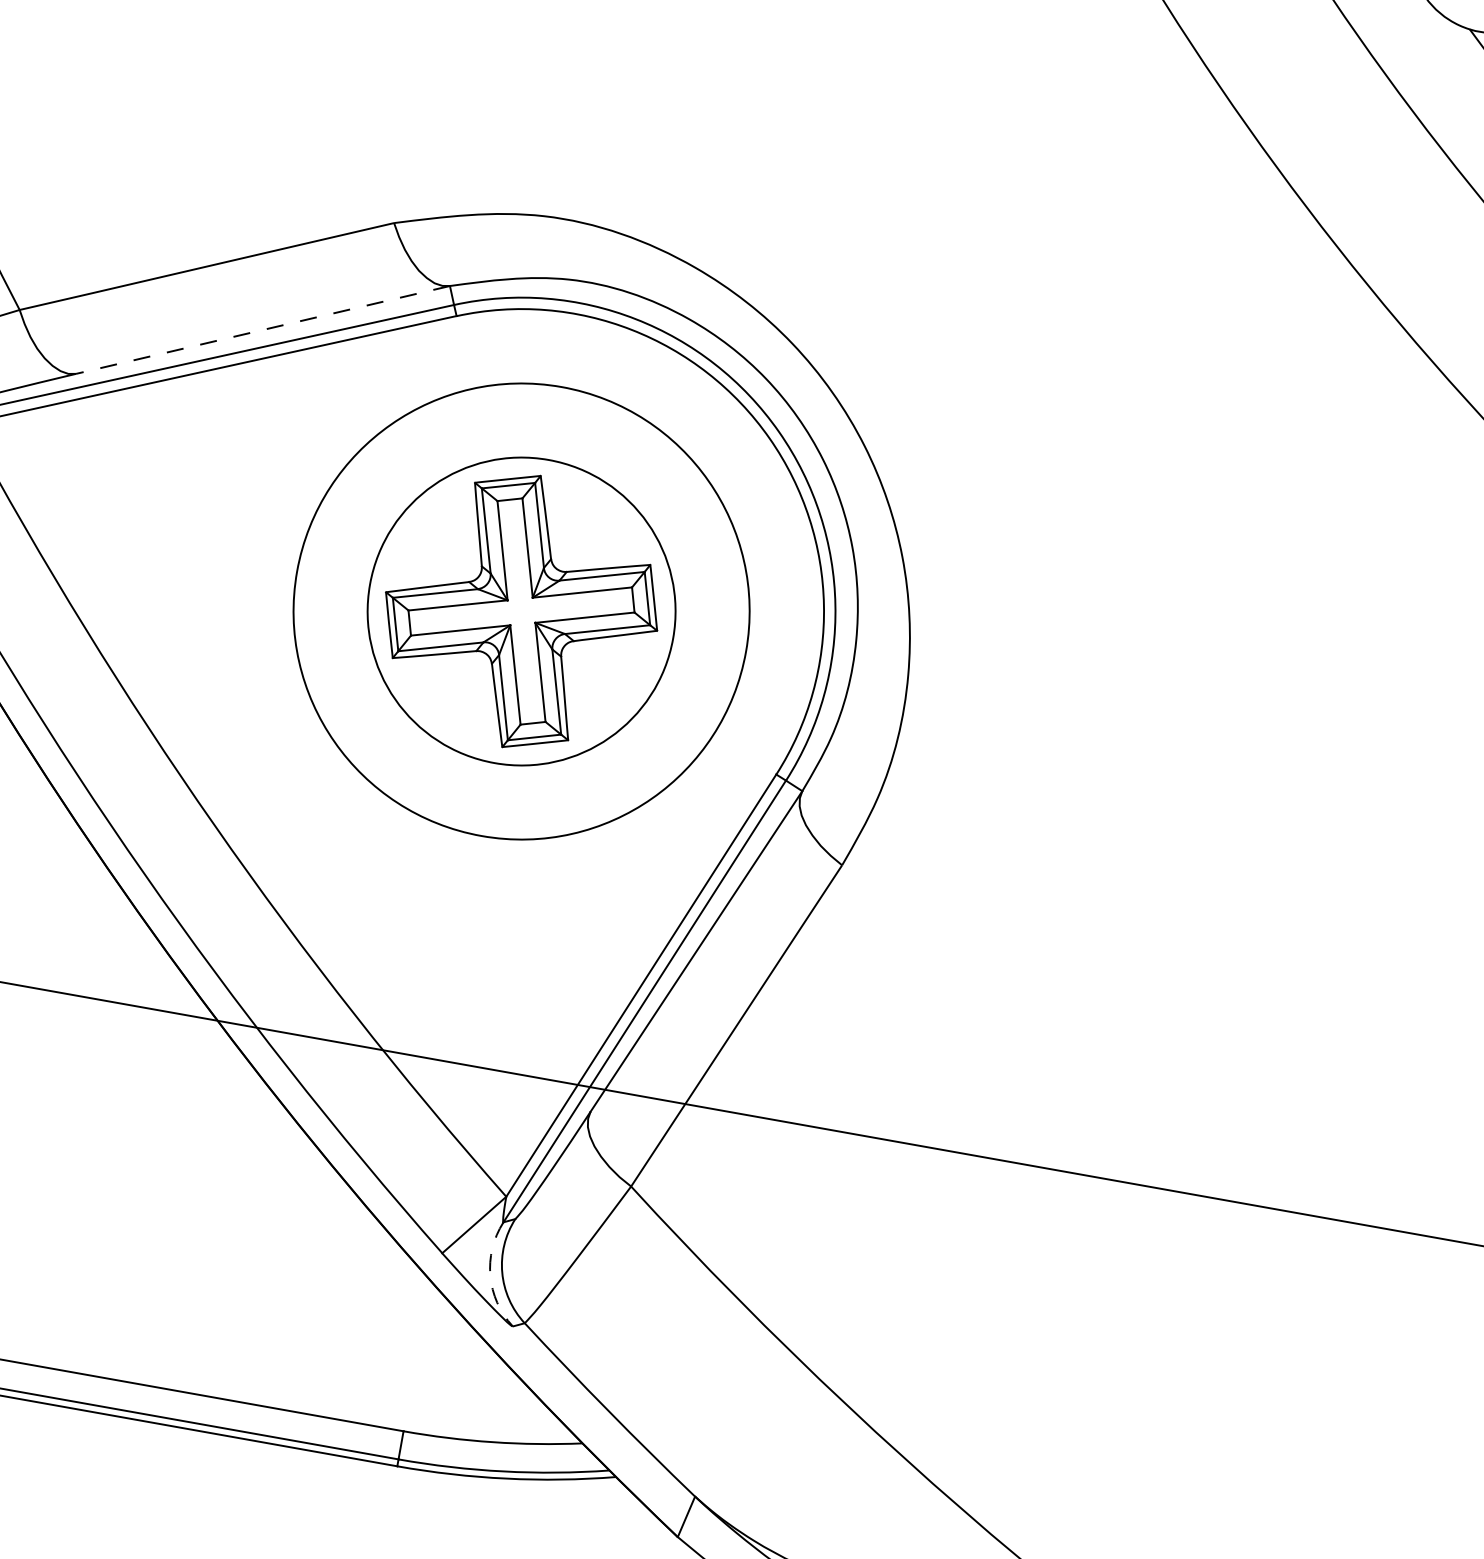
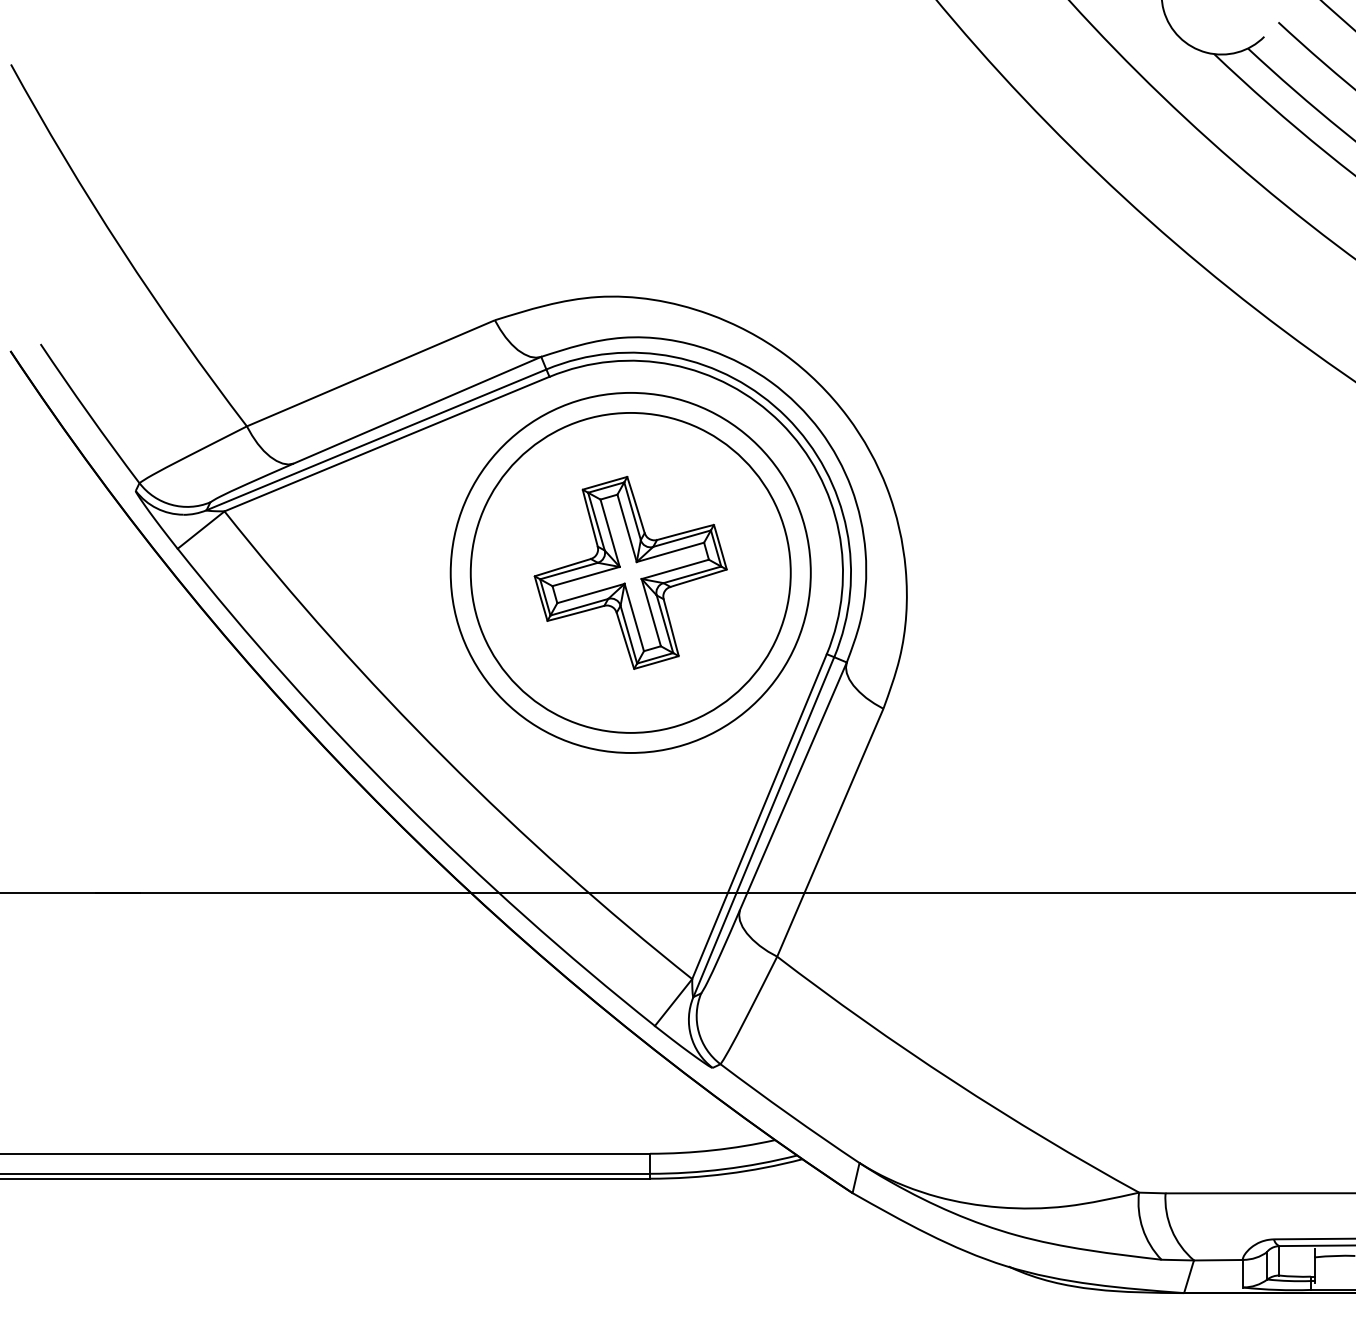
line: (262, 330) -> (417, 410), dashed -> solid
circle: (521, 610) -> (630, 572), size x1.67
arc: (489, 1275) -> (690, 1035), dashed -> solid

